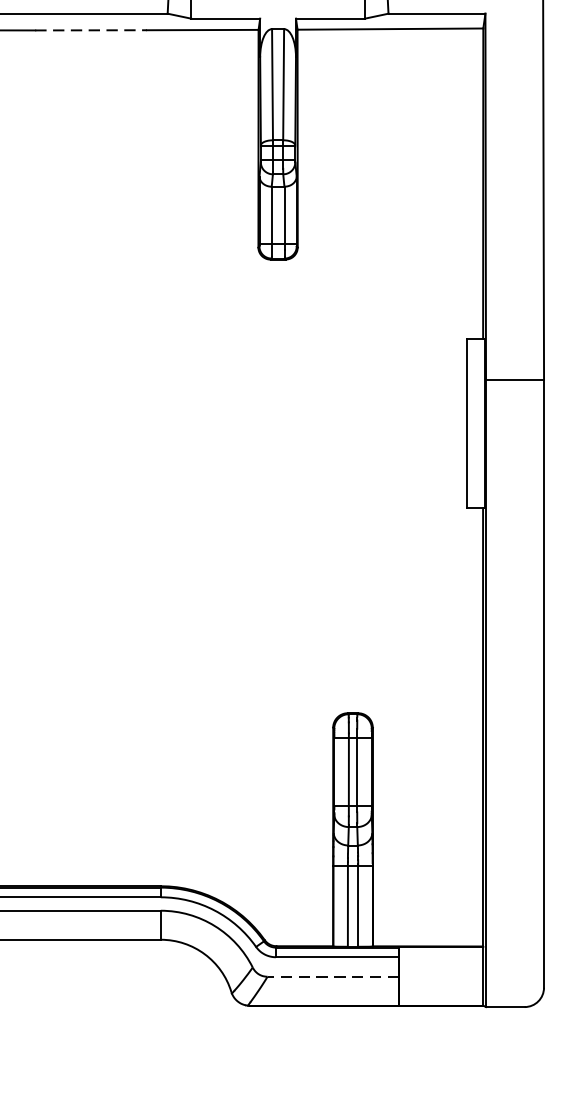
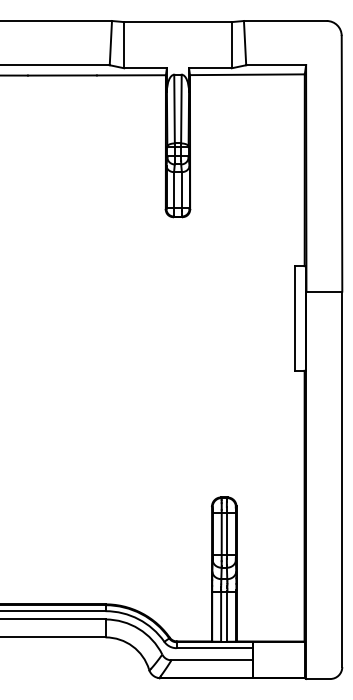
line: (91, 30) -> (62, 75), dashed -> solid
line: (333, 977) -> (212, 660), dashed -> solid

